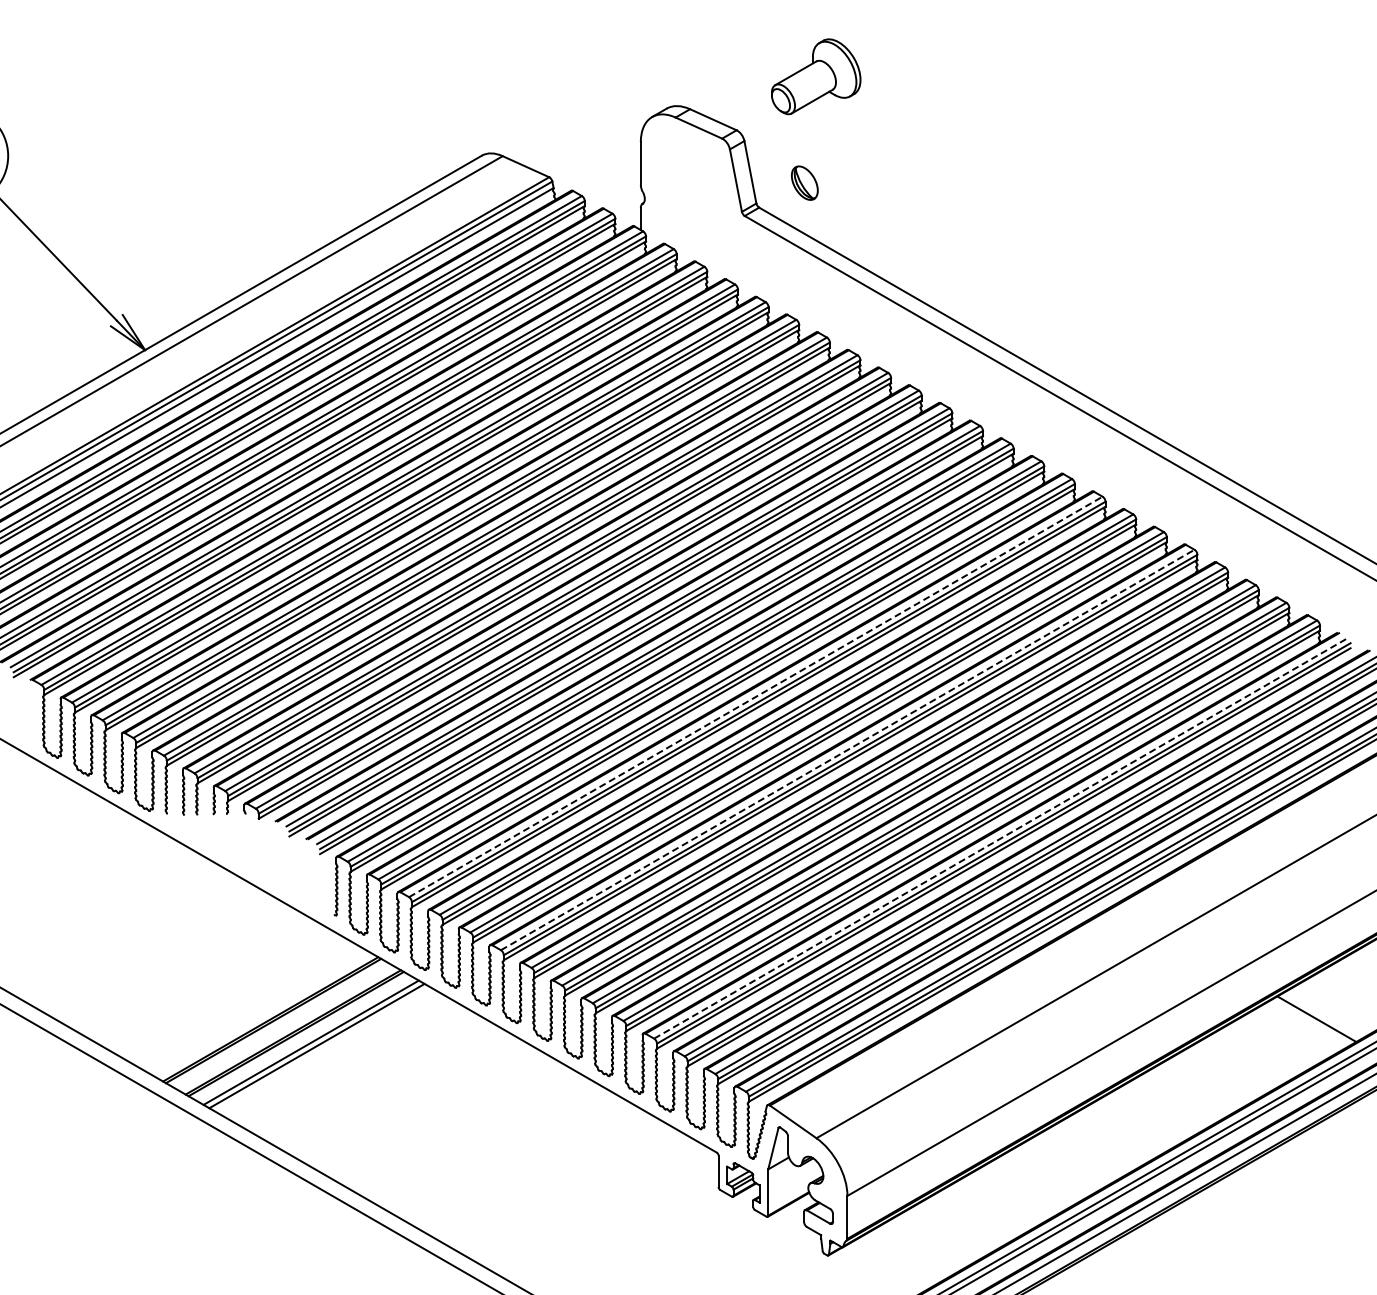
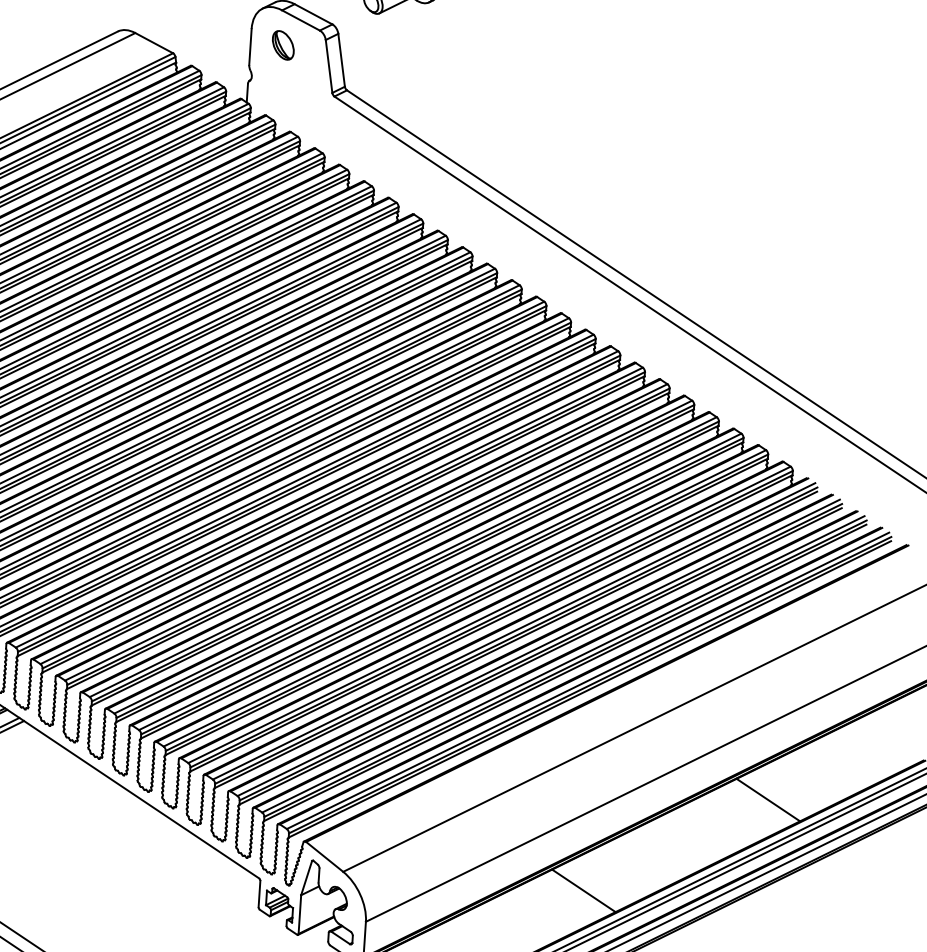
part: (804, 182) -> (283, 44), moved
line: (756, 696) -> (317, 499), dashed -> solid
line: (848, 749) -> (391, 548), dashed -> solid
line: (1001, 838) -> (514, 631), dashed -> solid
line: (1104, 1141) -> (583, 890), added

